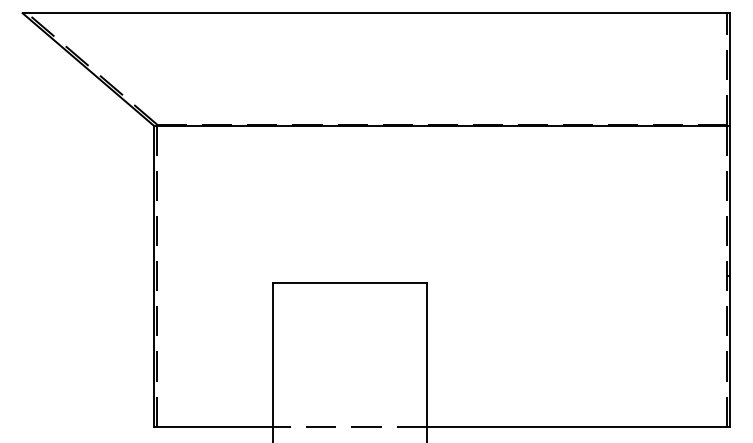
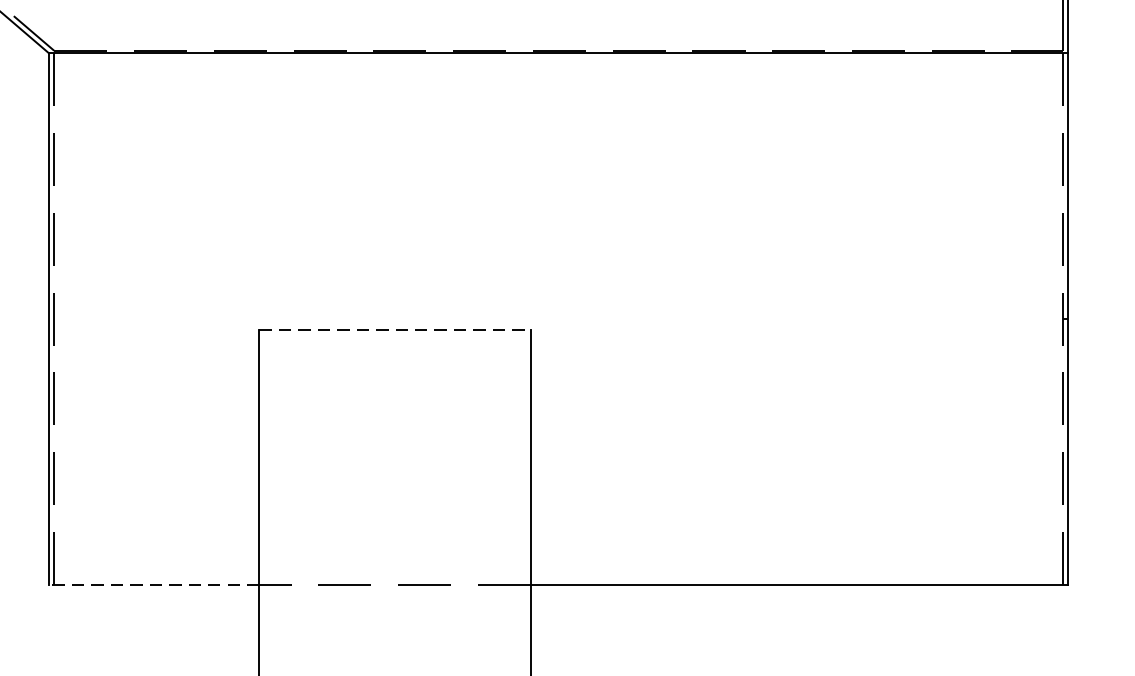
line: (349, 282) -> (394, 330), solid -> dashed
line: (213, 426) -> (153, 584), solid -> dashed

